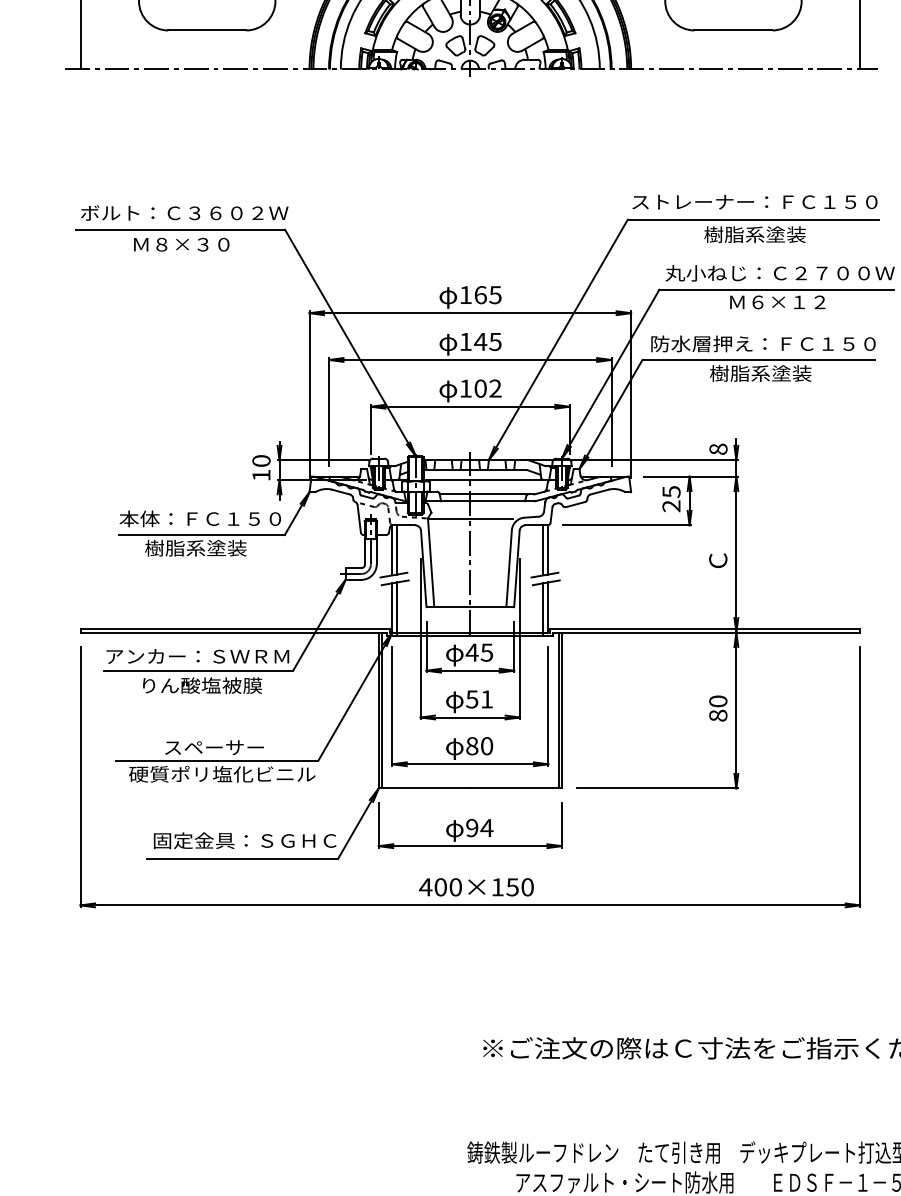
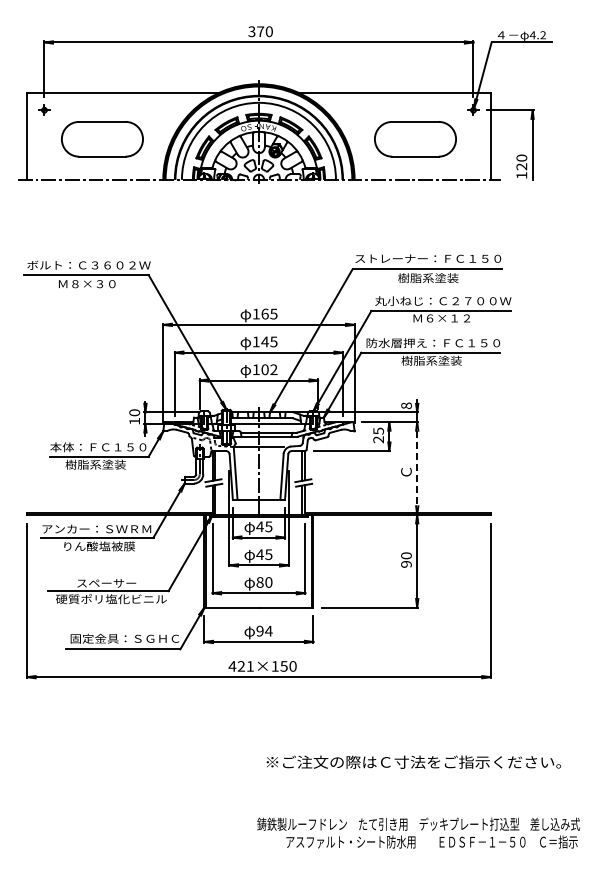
line: (736, 552) -> (417, 467), solid -> dashed
text: (479, 699) -> (264, 554), 51 -> 45
text: (718, 714) -> (406, 563), 80 -> 90
text: (447, 887) -> (245, 666), 400×150 -> 421×150

